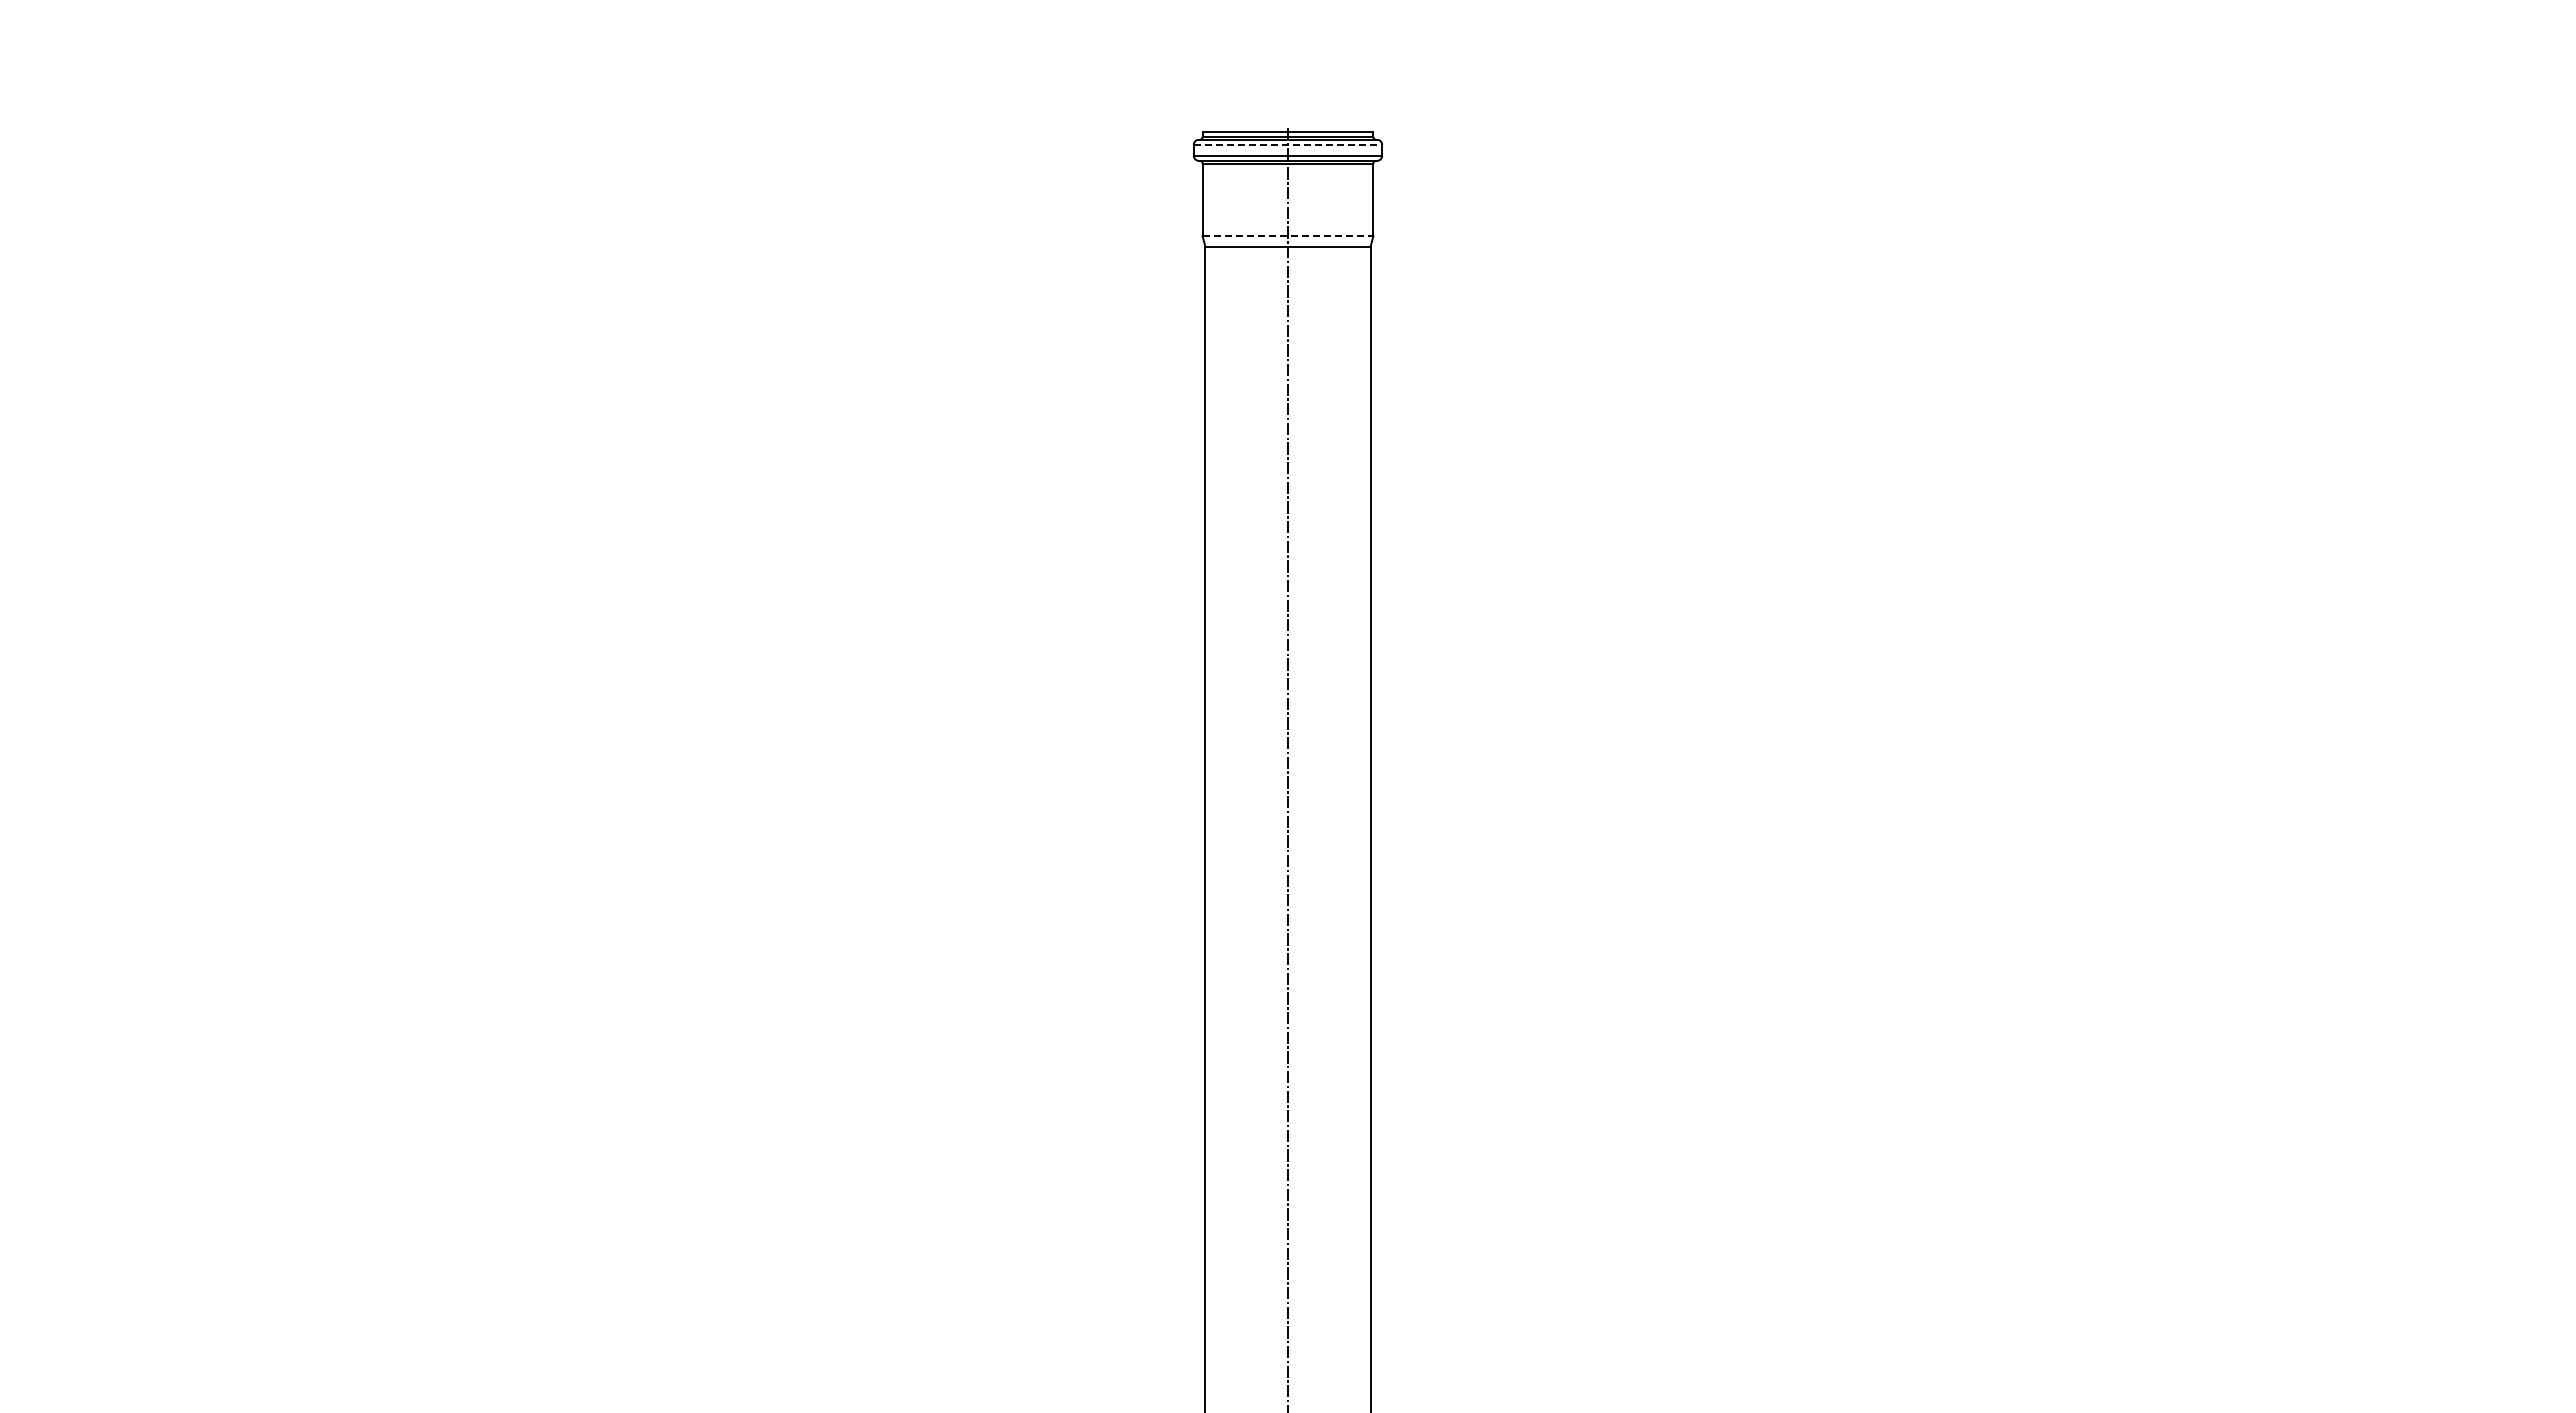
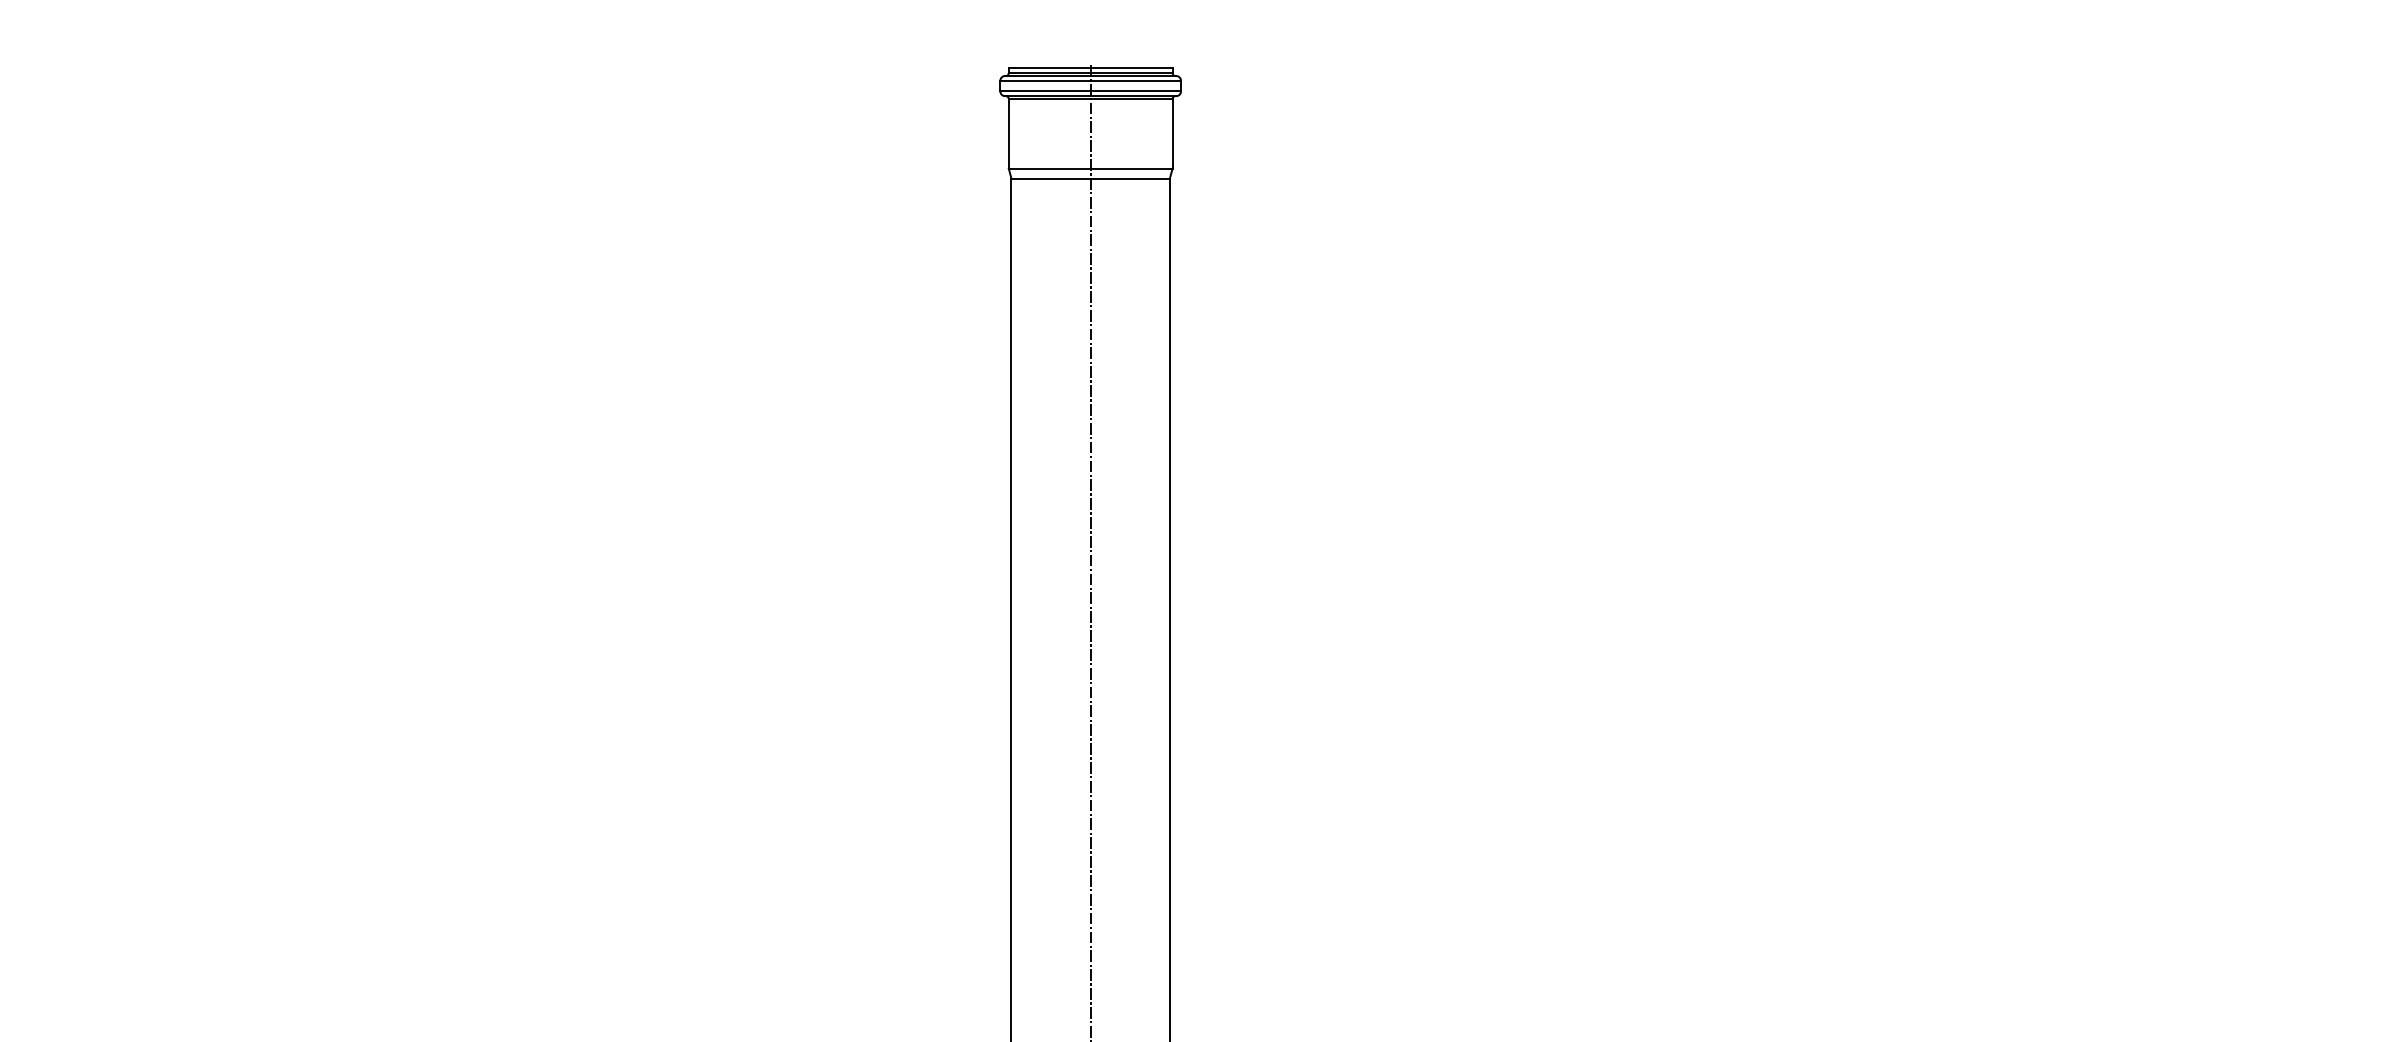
line: (1288, 144) -> (1091, 80), dashed -> solid
line: (1288, 236) -> (1091, 168), dashed -> solid

